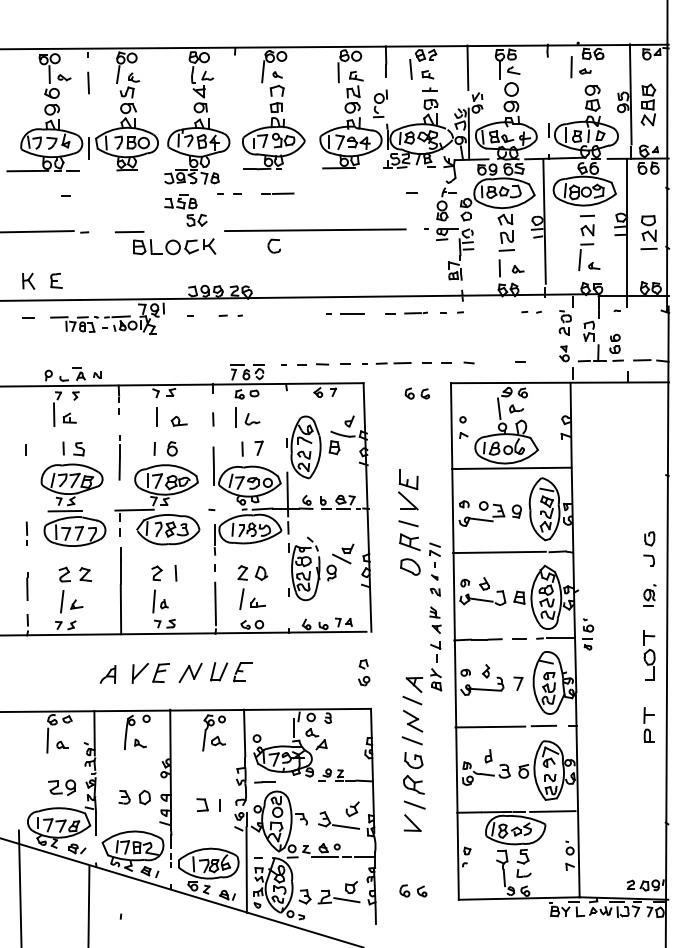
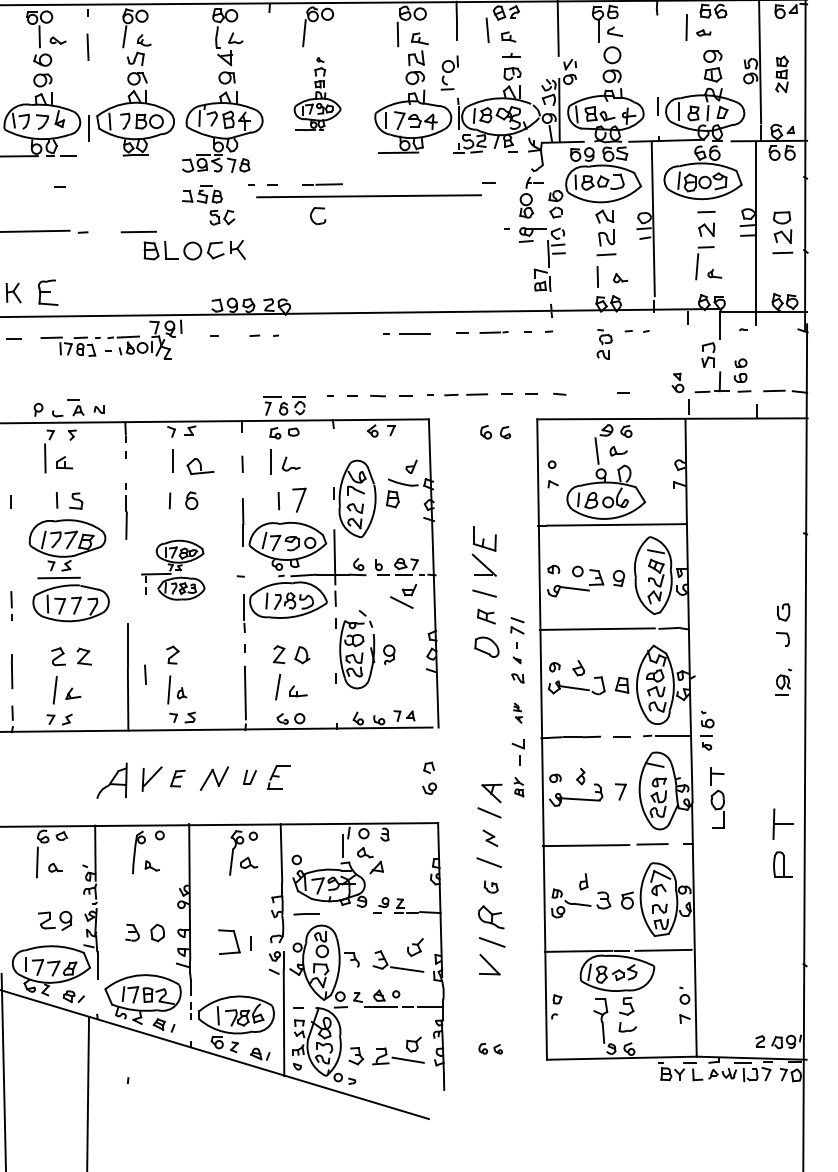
part: (648, 104) -> (782, 73), size x0.7
part: (273, 120) -> (317, 93), size x0.6
part: (315, 231) -> (369, 197), moved
part: (56, 280) -> (48, 292), size x1.4
part: (564, 322) -> (603, 344), moved
part: (178, 421) -> (199, 466), size x1.4
part: (258, 447) -> (298, 499), size x1.4
part: (157, 504) -> (173, 569), size x0.6
part: (409, 542) -> (485, 616), size x0.7
part: (343, 553) -> (403, 595), moved
line: (175, 572) -> (144, 673), moved
part: (435, 619) -> (518, 712), size x0.6
part: (649, 655) -> (717, 797), moved
part: (219, 671) -> (250, 776), size x0.6
part: (160, 672) -> (177, 778), size x0.7
part: (107, 674) -> (111, 780), size x1.6
part: (436, 679) -> (519, 786), size x0.7
part: (413, 720) -> (490, 837), size x0.6
part: (648, 724) -> (782, 842), size x1.6
part: (413, 760) -> (490, 887), size x0.6
part: (202, 805) -> (229, 942), size x1.6
part: (413, 890) -> (490, 1048), size x0.7

